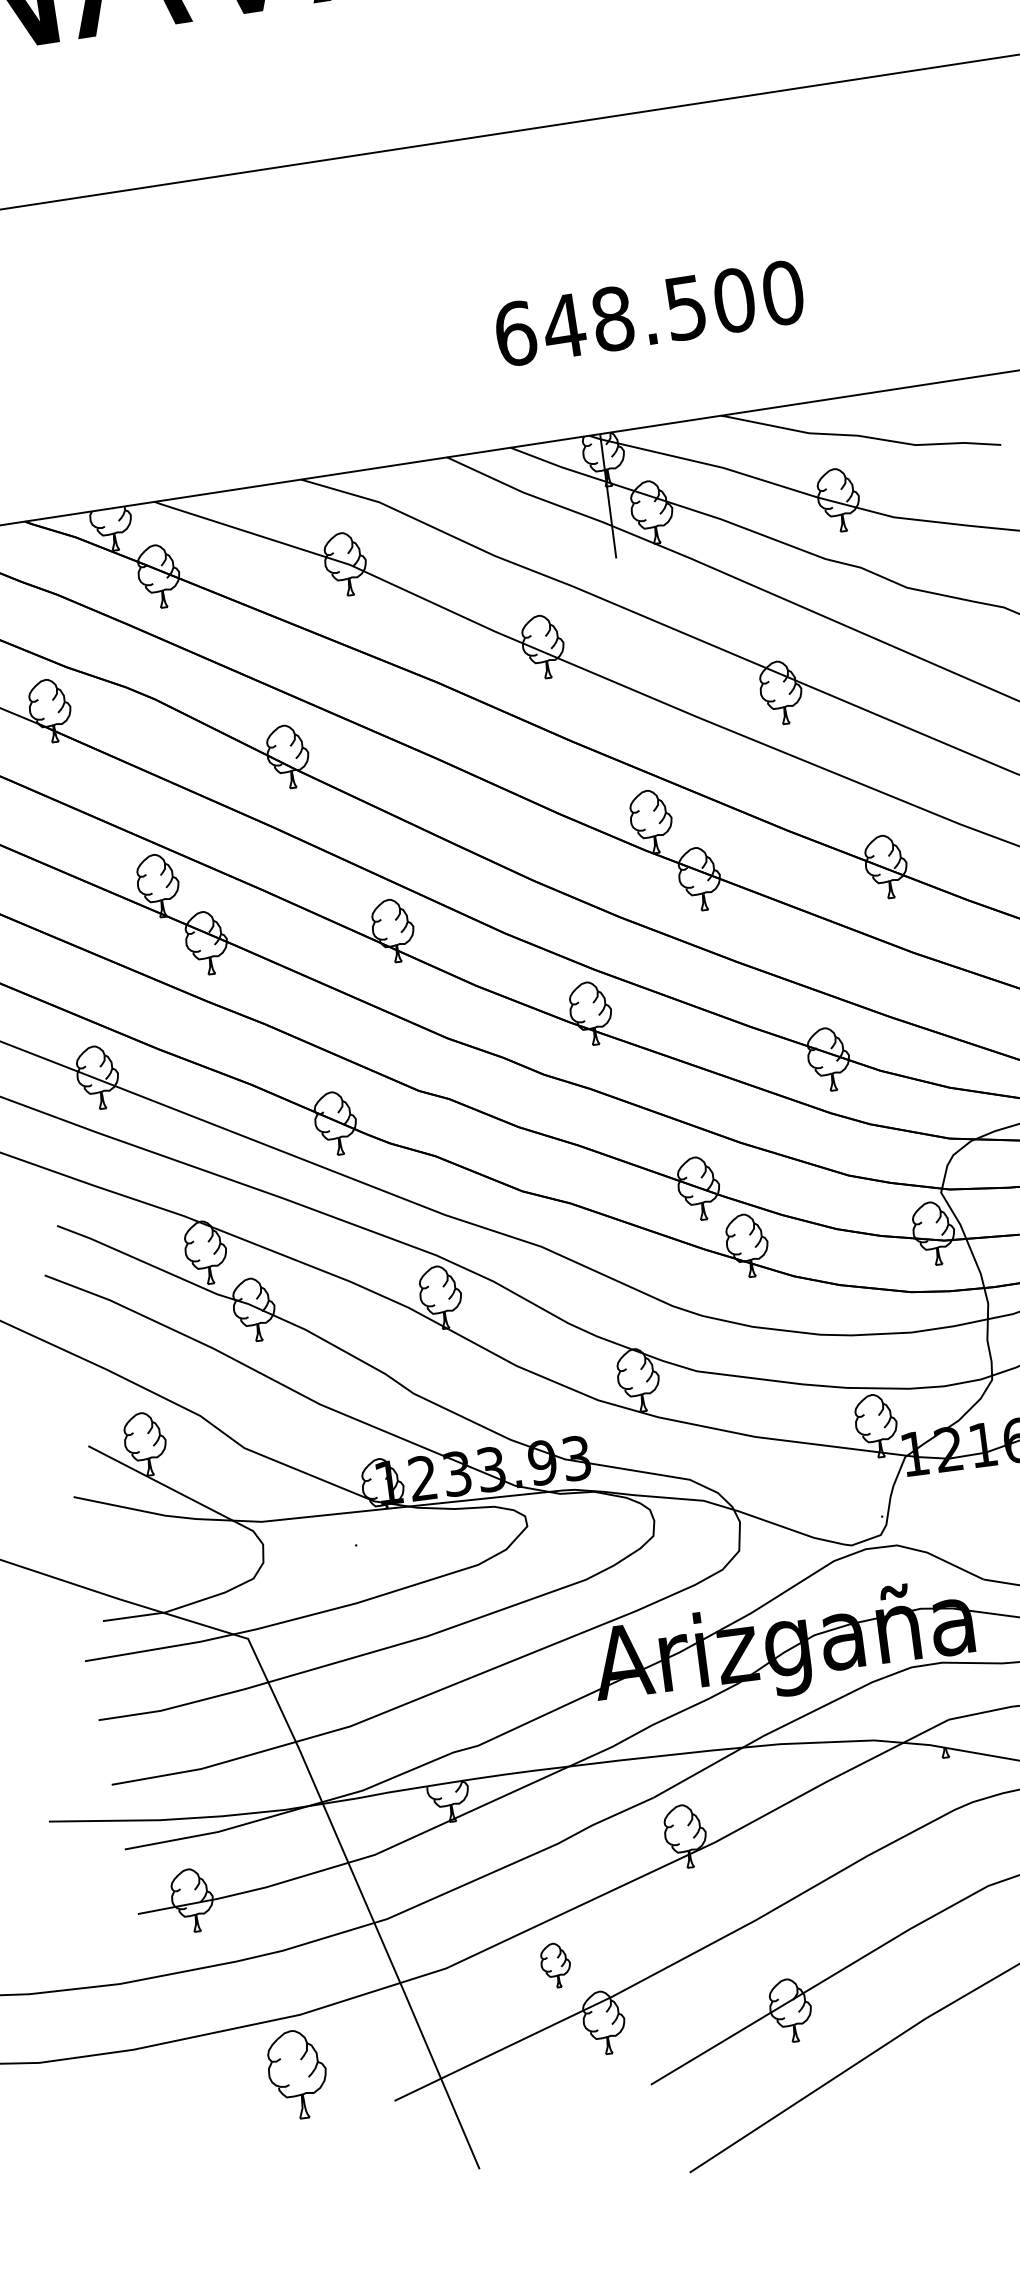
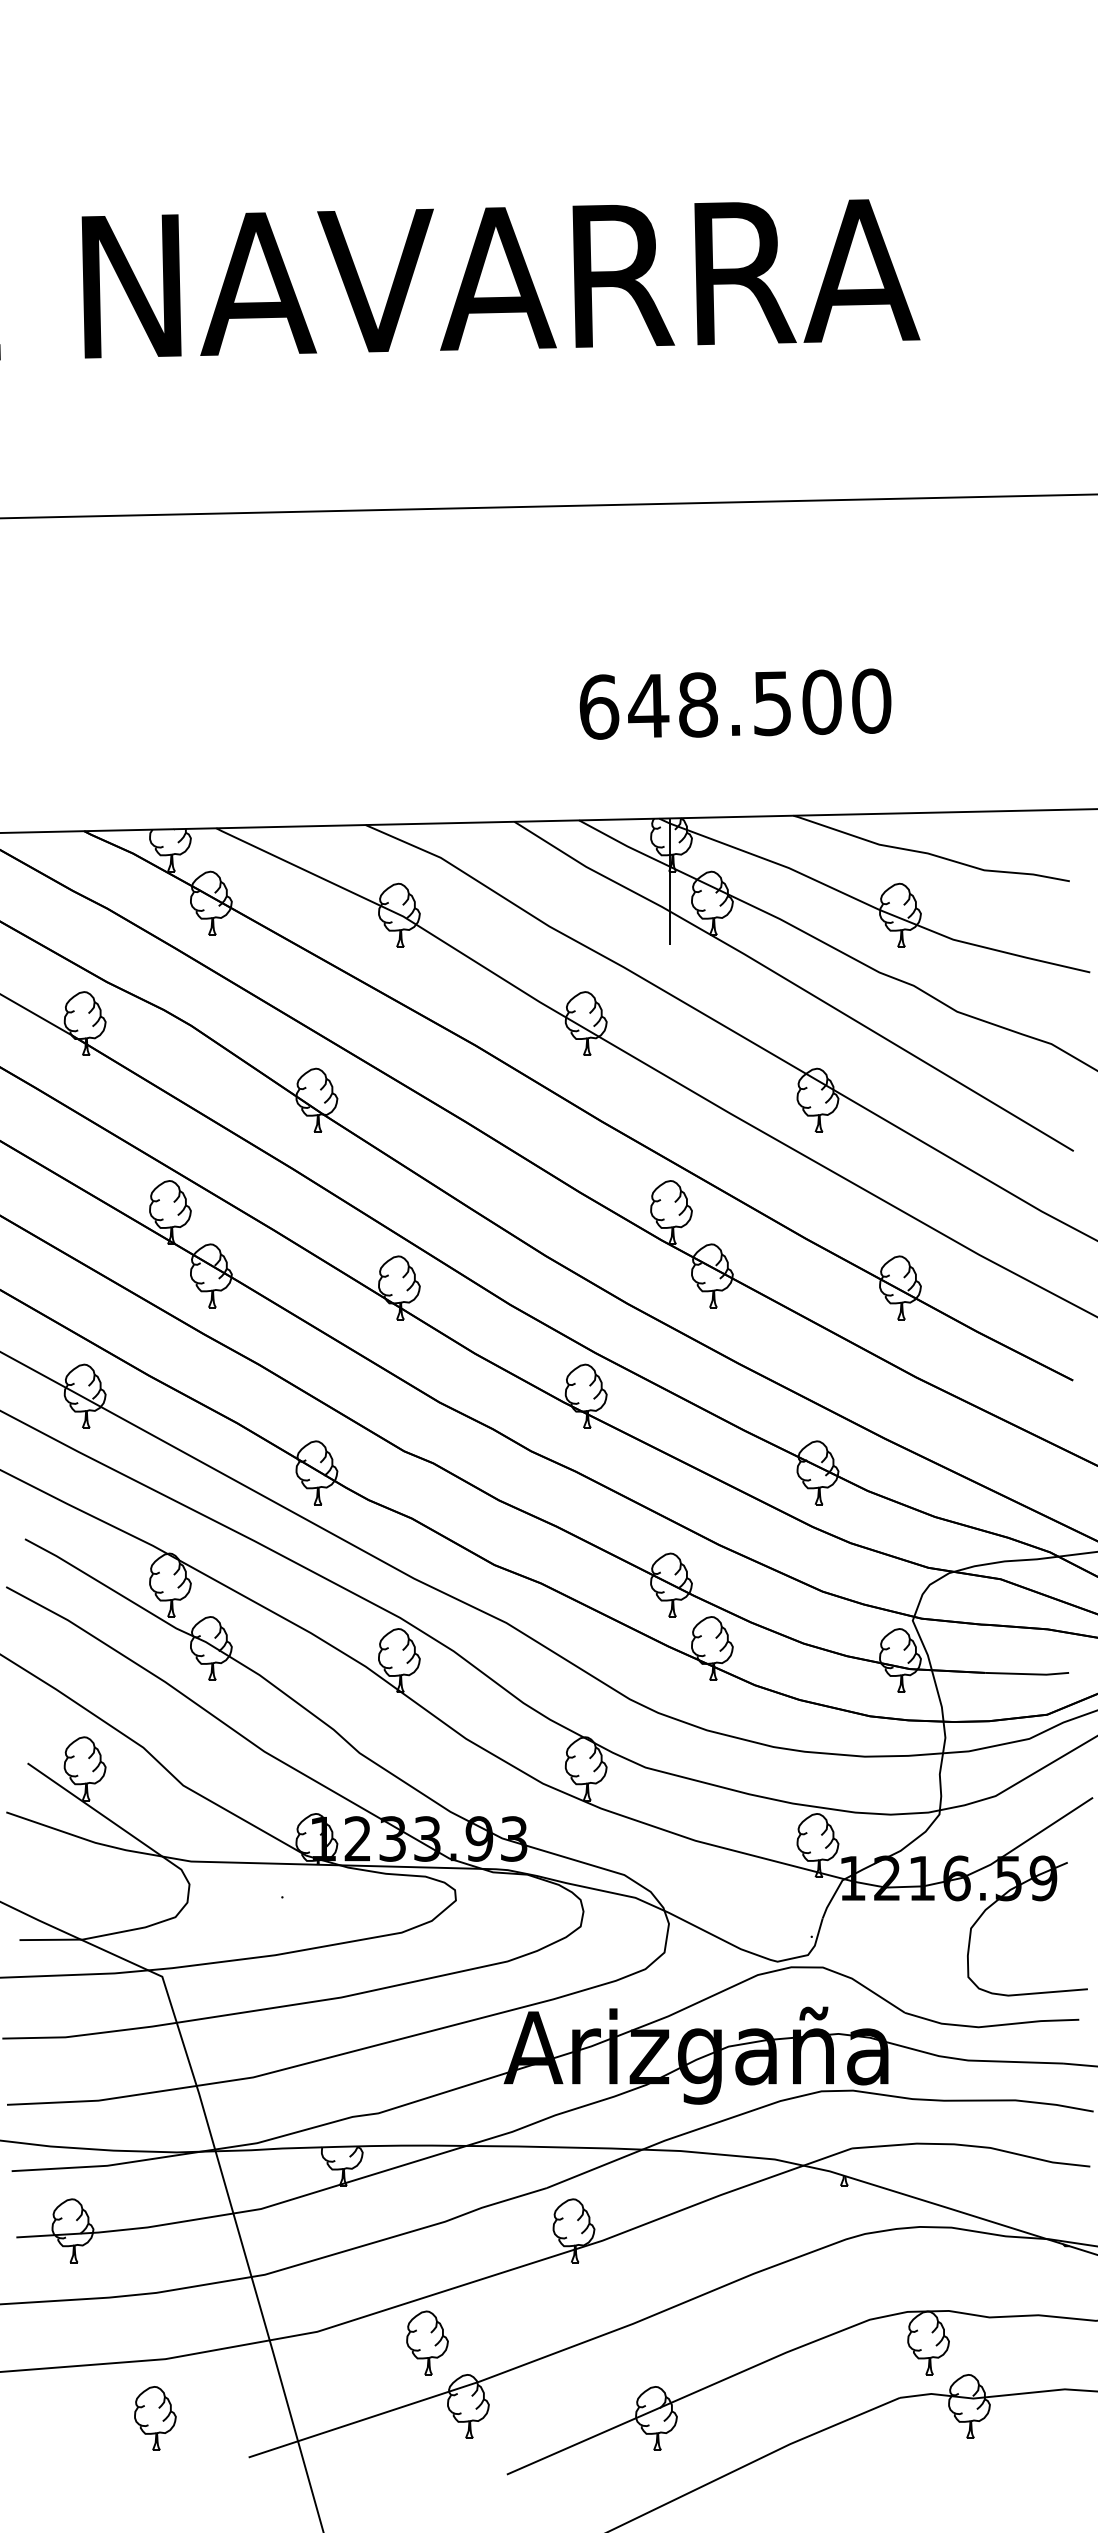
part: (555, 1964) -> (427, 2342), size x1.43
part: (297, 2074) -> (155, 2418), size x0.71

